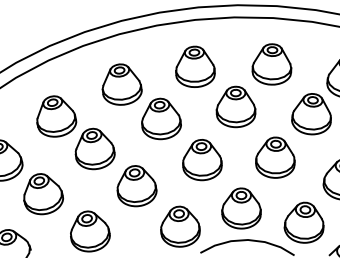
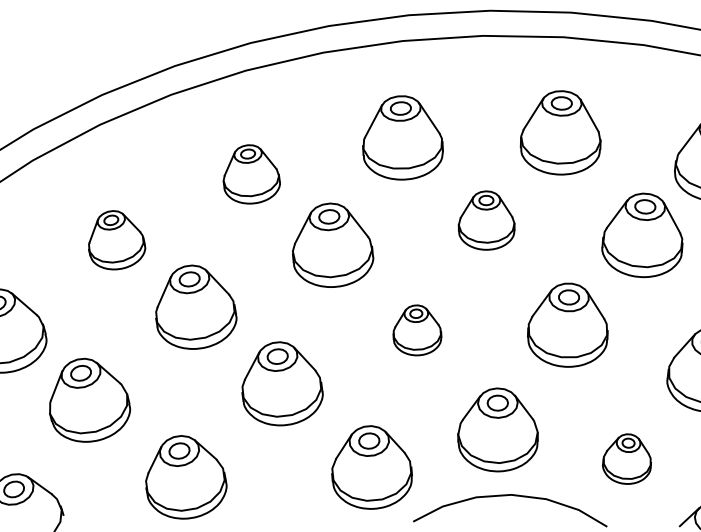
part: (121, 84) -> (250, 174), size x0.7
part: (235, 106) -> (485, 219), size x0.7
part: (56, 116) -> (116, 240), size x0.7
part: (202, 160) -> (417, 330), size x0.6
part: (303, 222) -> (625, 458), size x0.6

